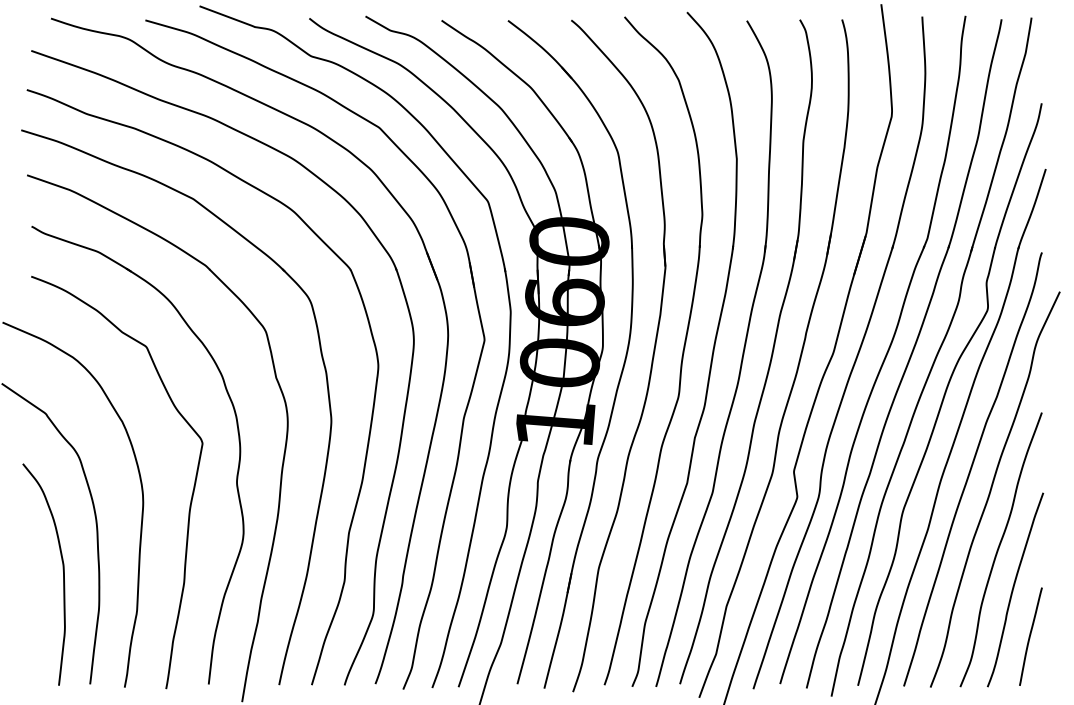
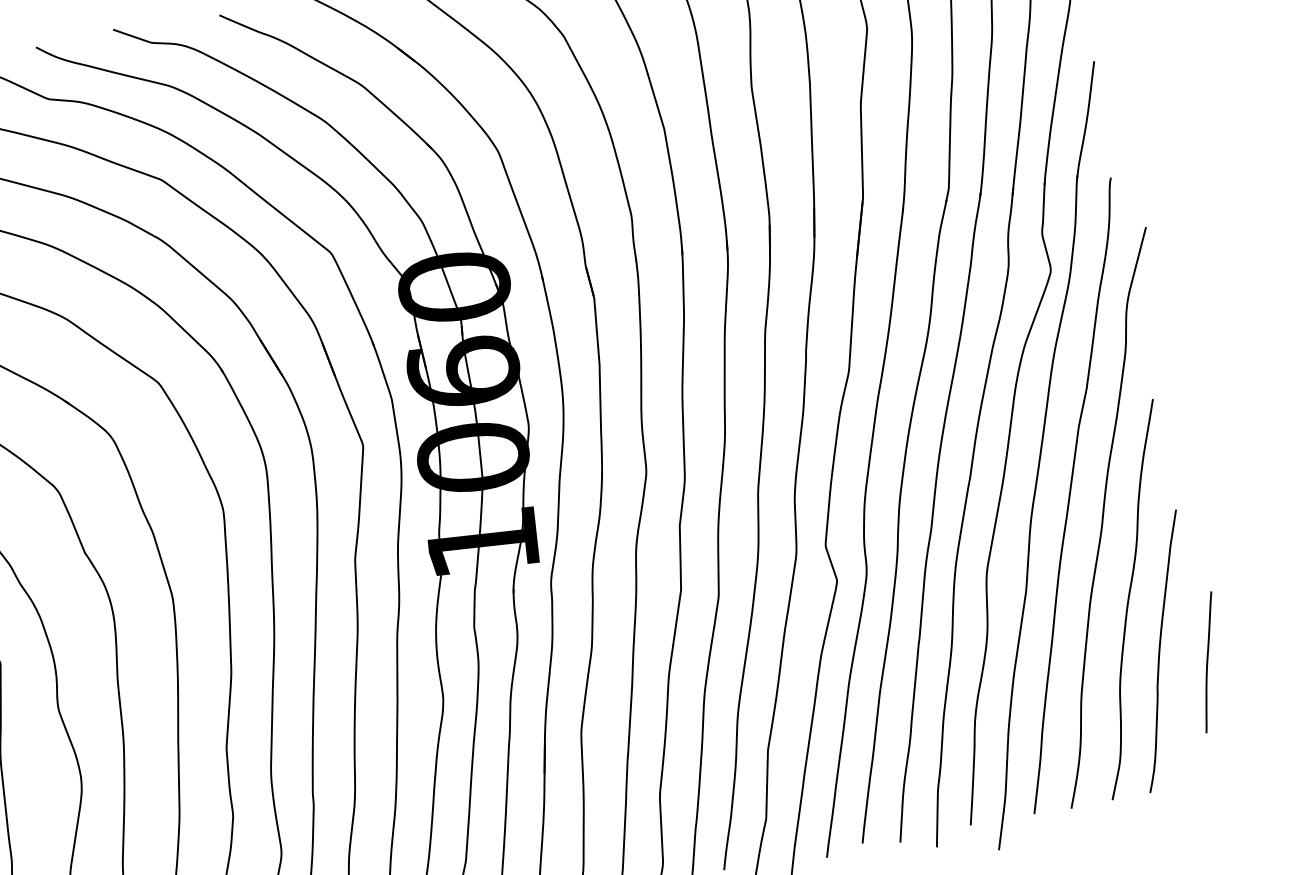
curve: (1030, 636) -> (1208, 662), moved

